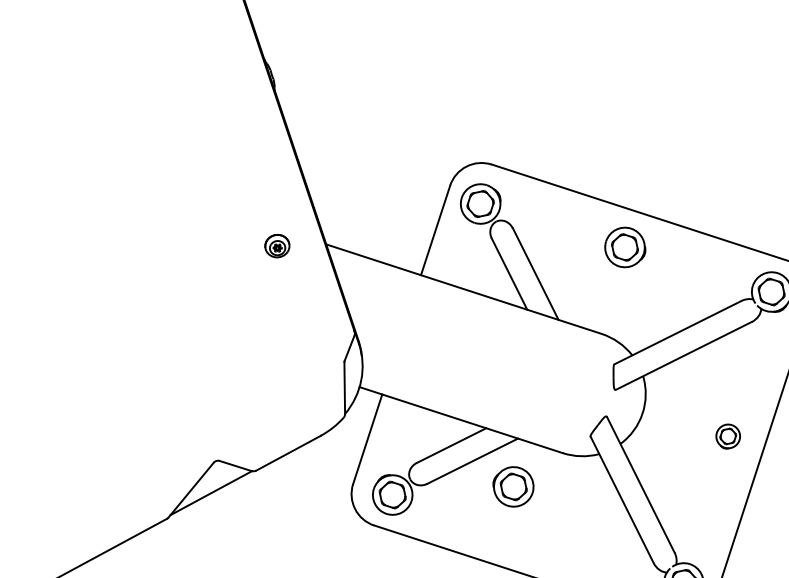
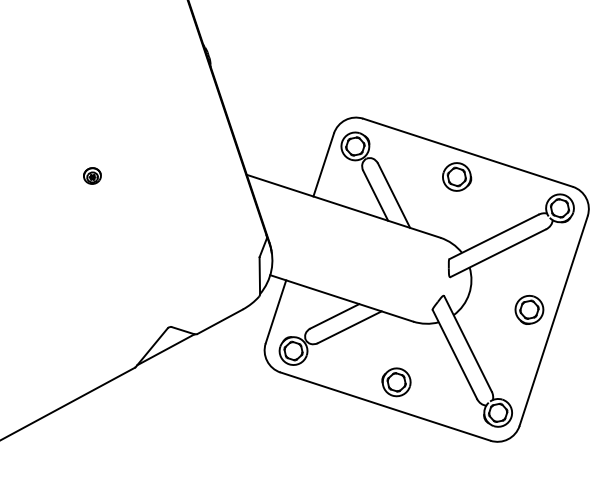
part: (277, 245) -> (92, 175), moved
part: (728, 435) -> (529, 309), size x1.67
part: (513, 487) -> (396, 382), moved

